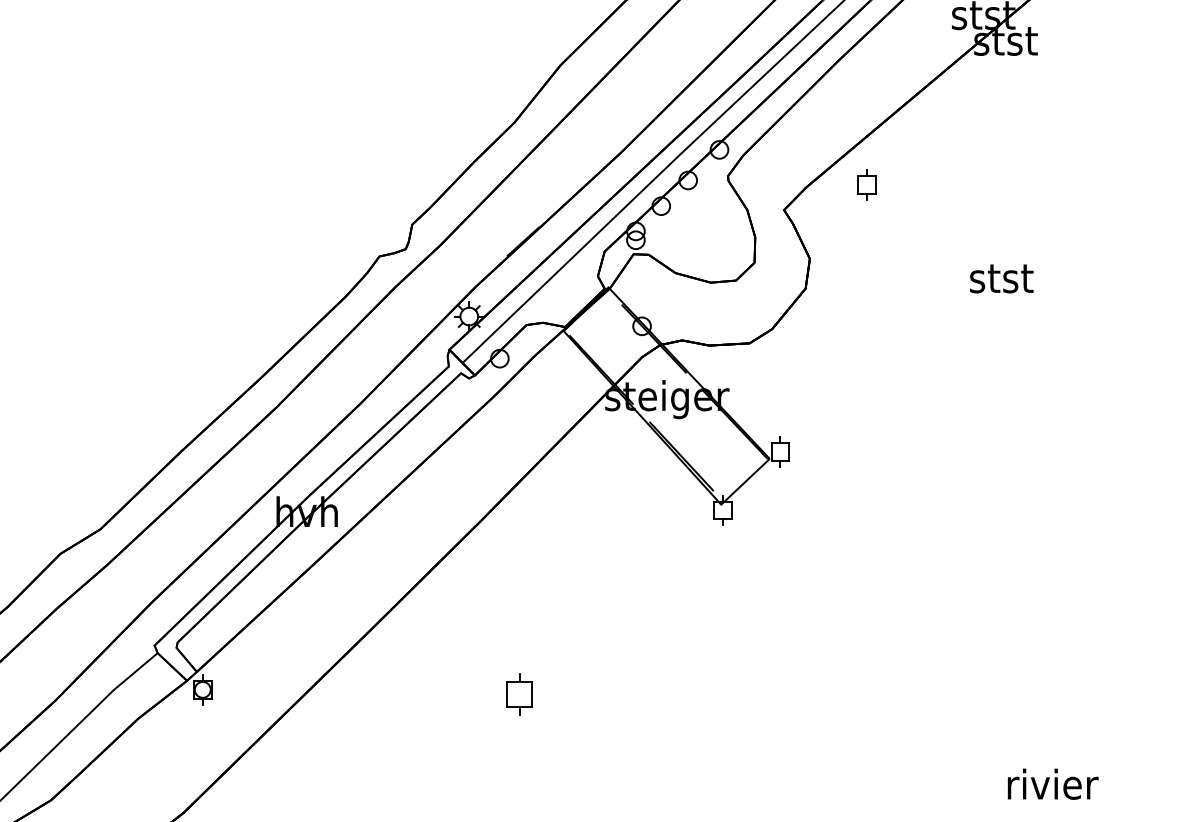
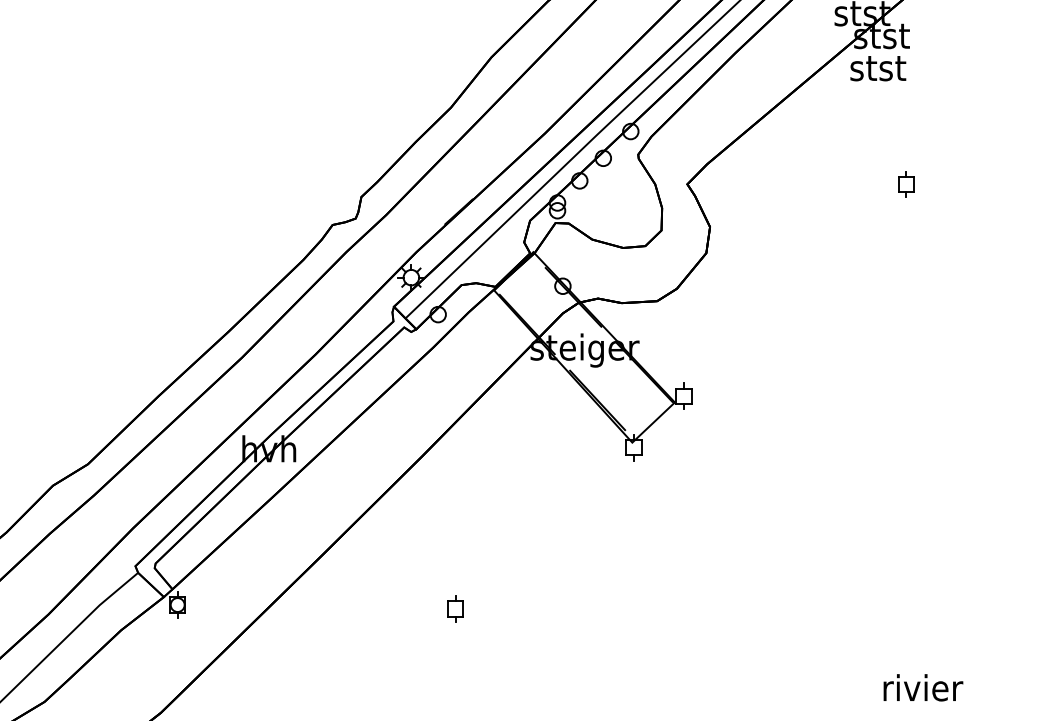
part: (867, 185) -> (906, 184), moved
text: (1001, 278) -> (878, 68), moved
part: (519, 693) -> (455, 608), size x0.71

